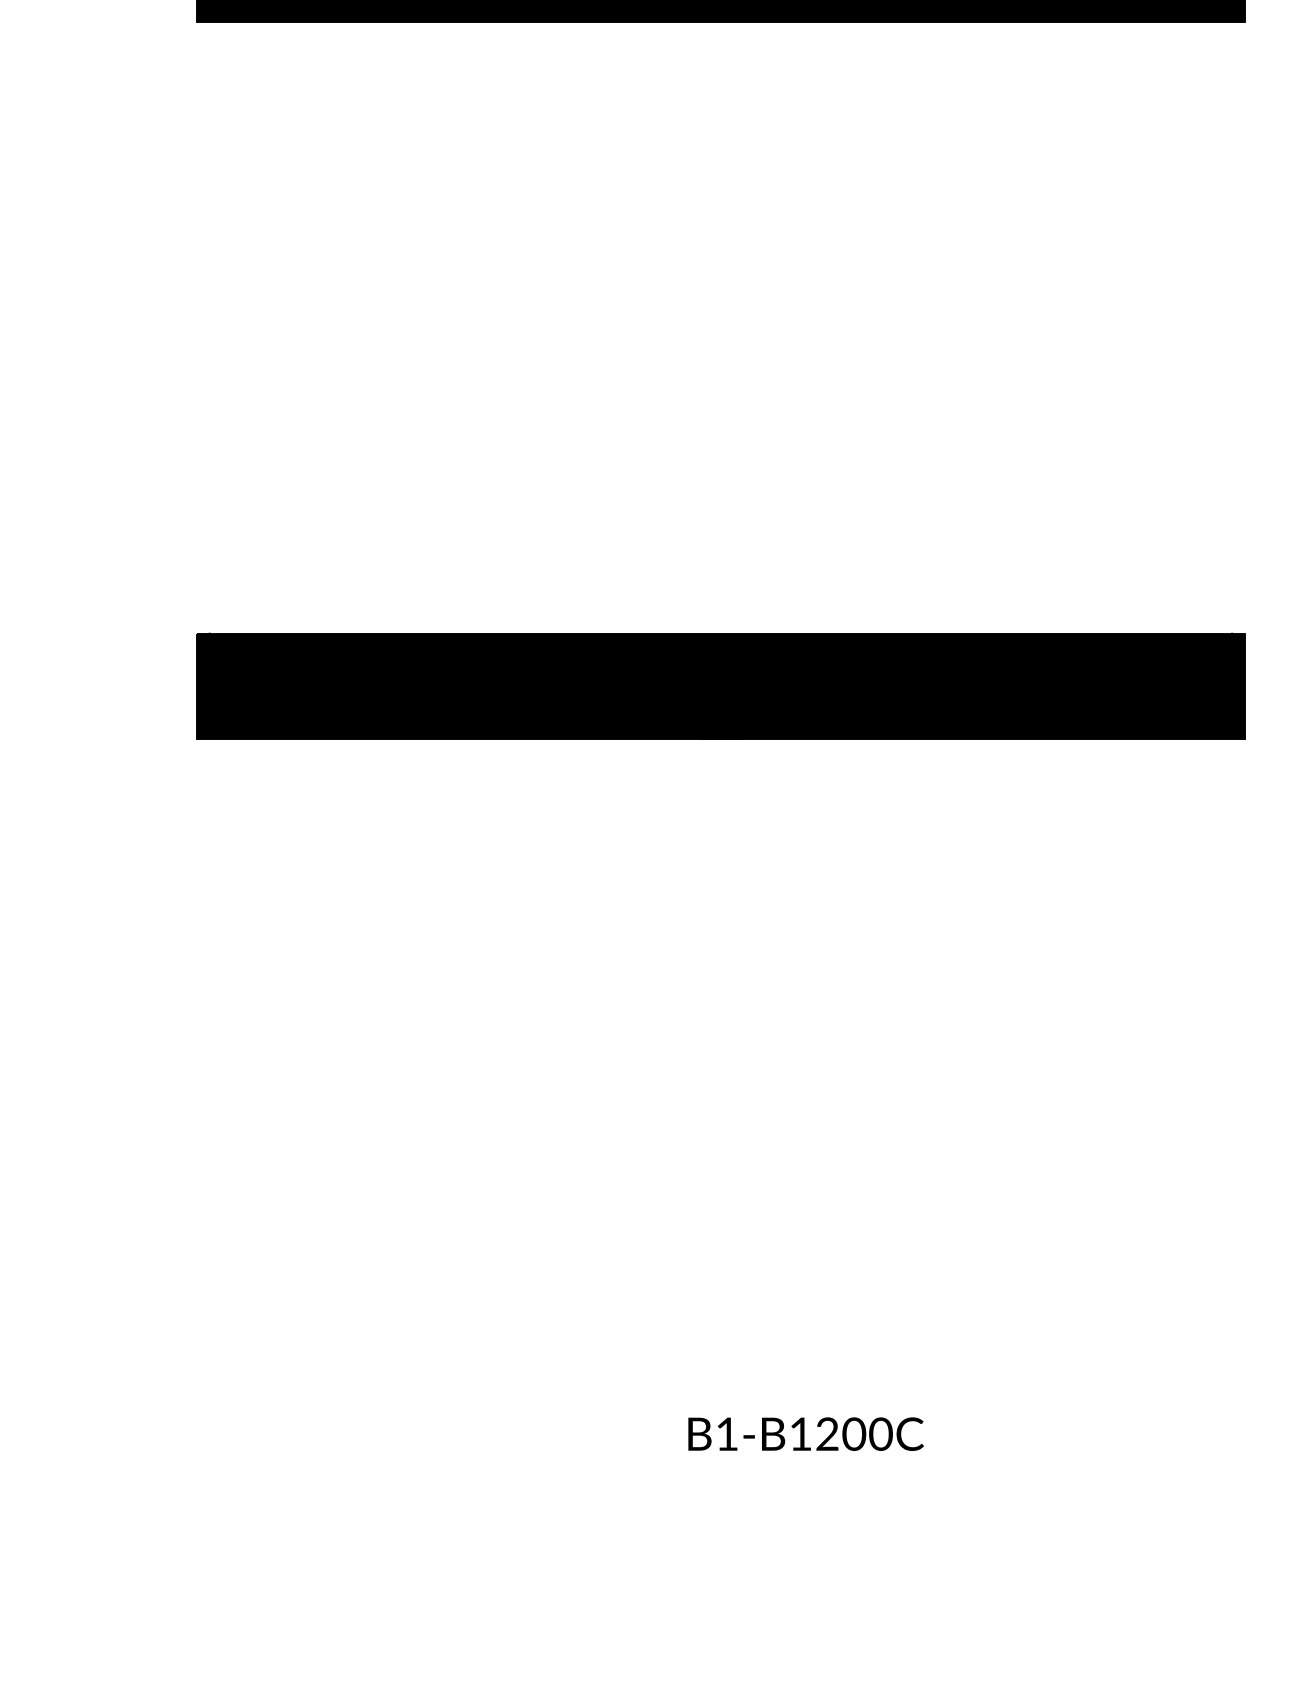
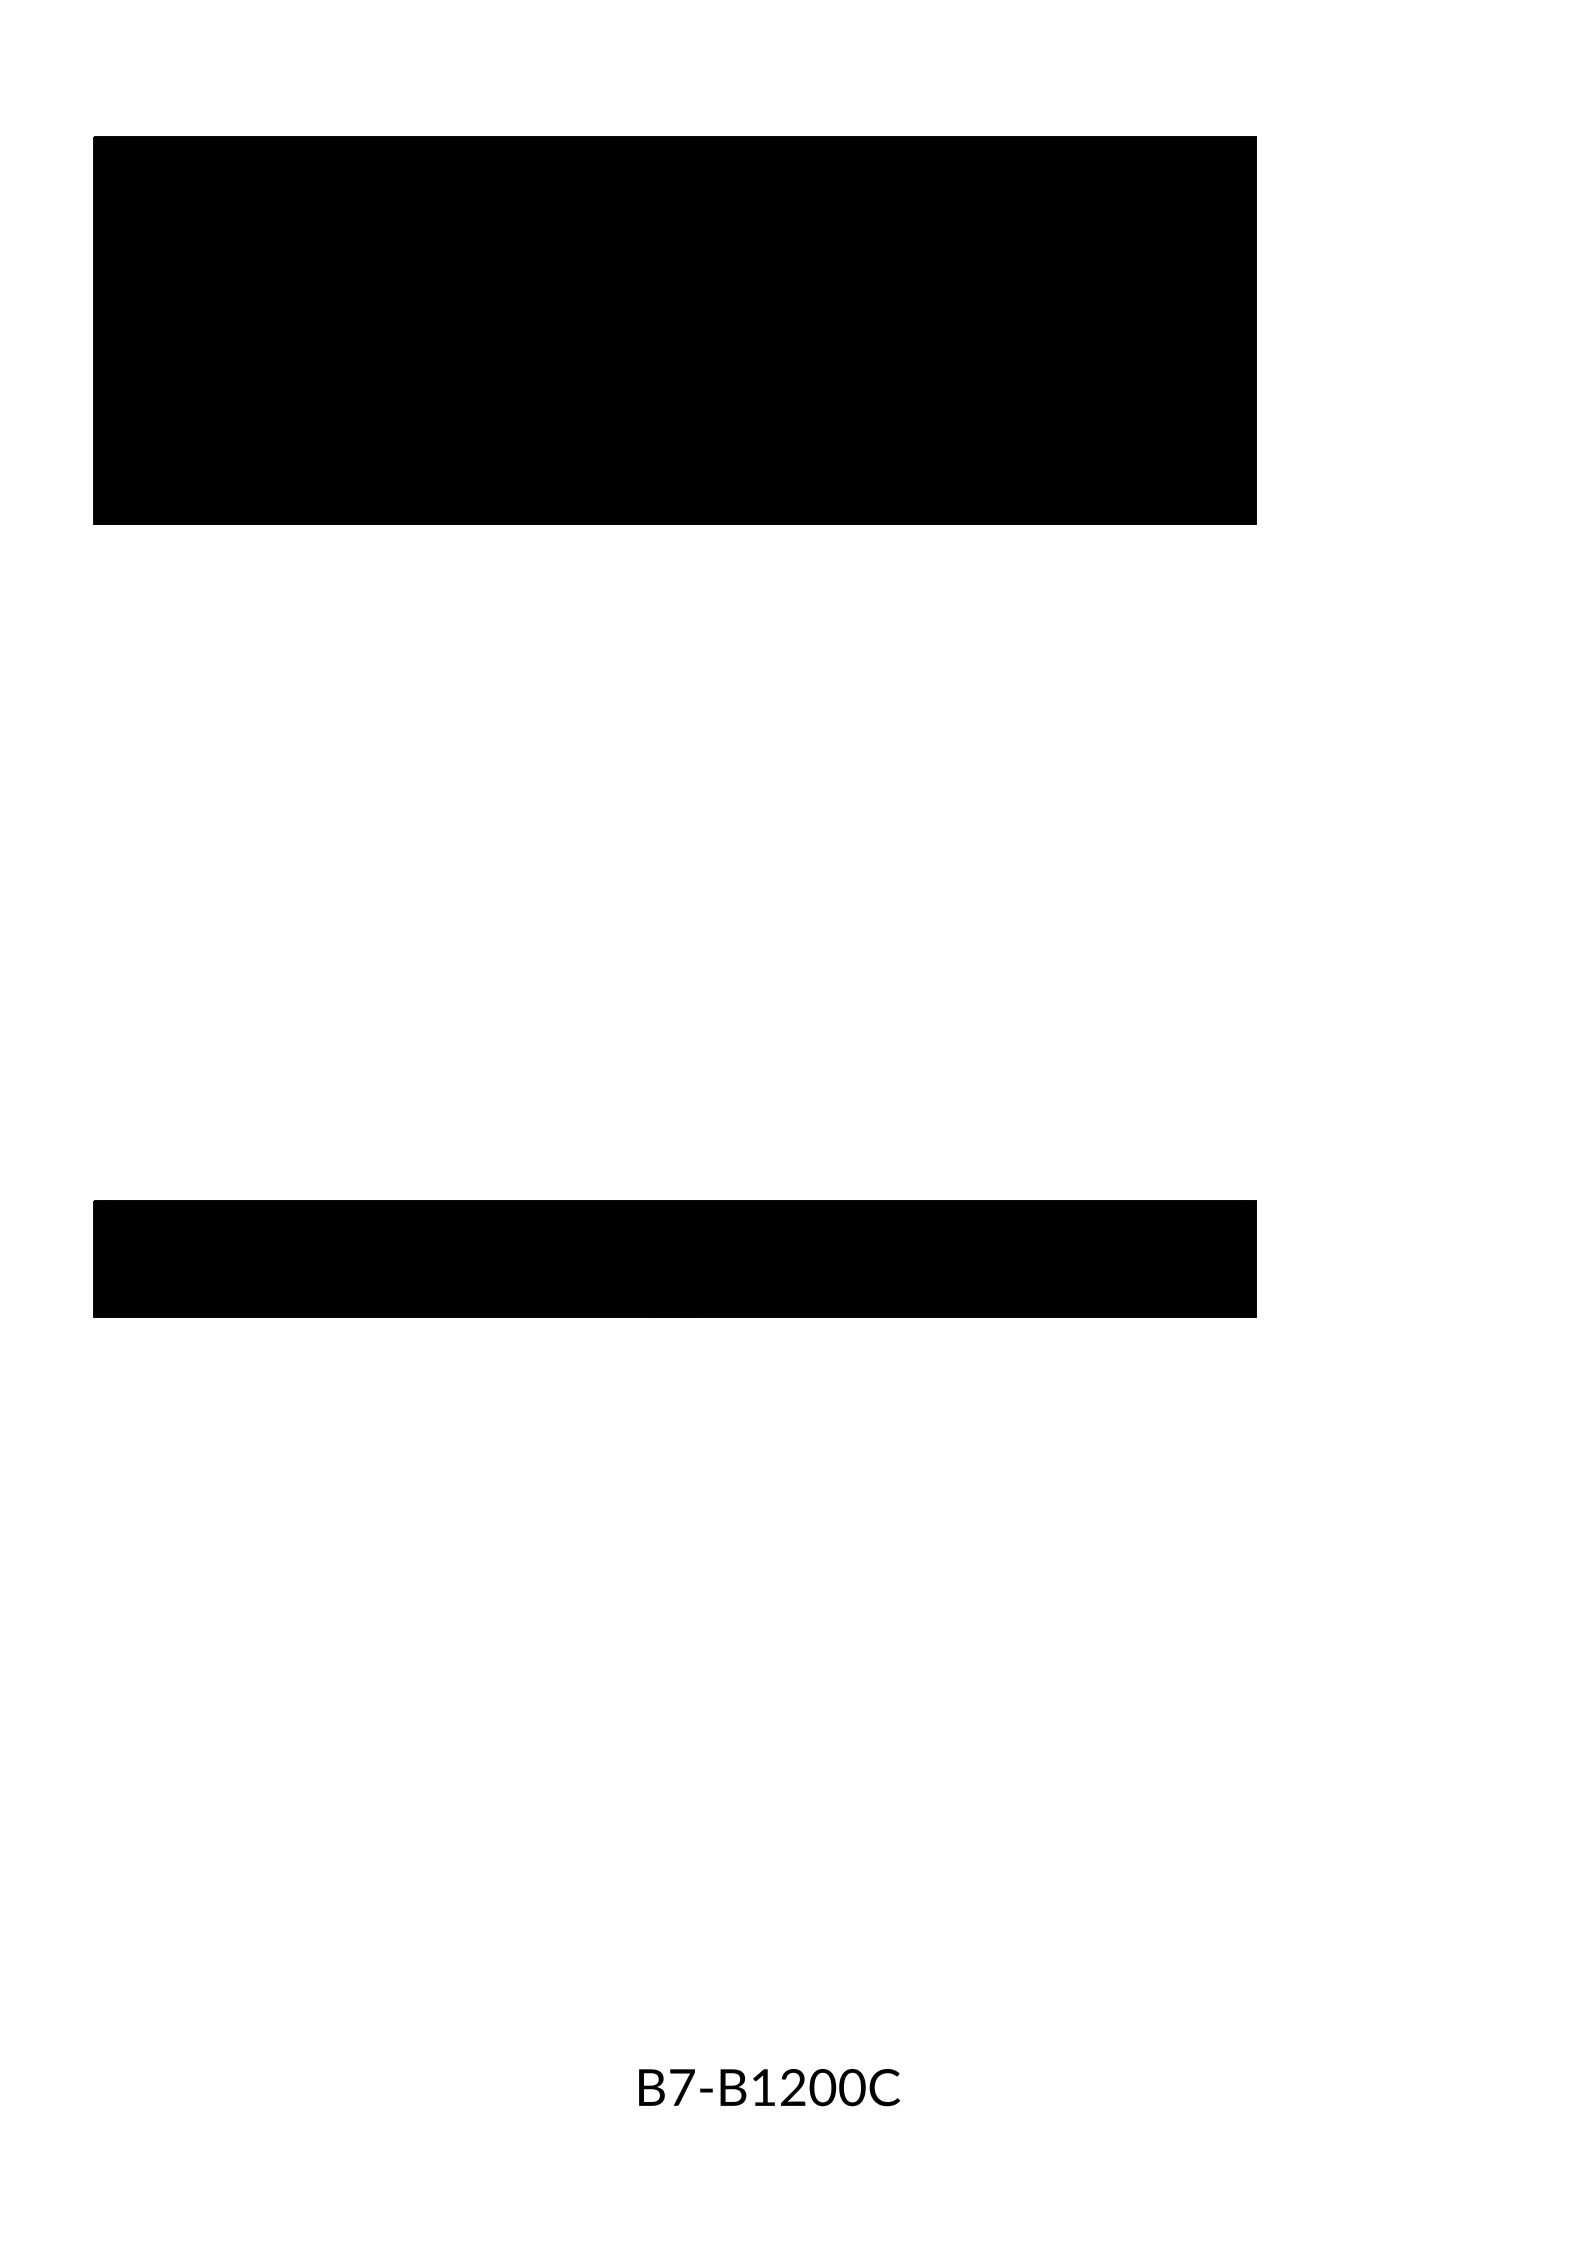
text: (727, 1434) -> (682, 2087), B1-B1200C -> B7-B1200C

